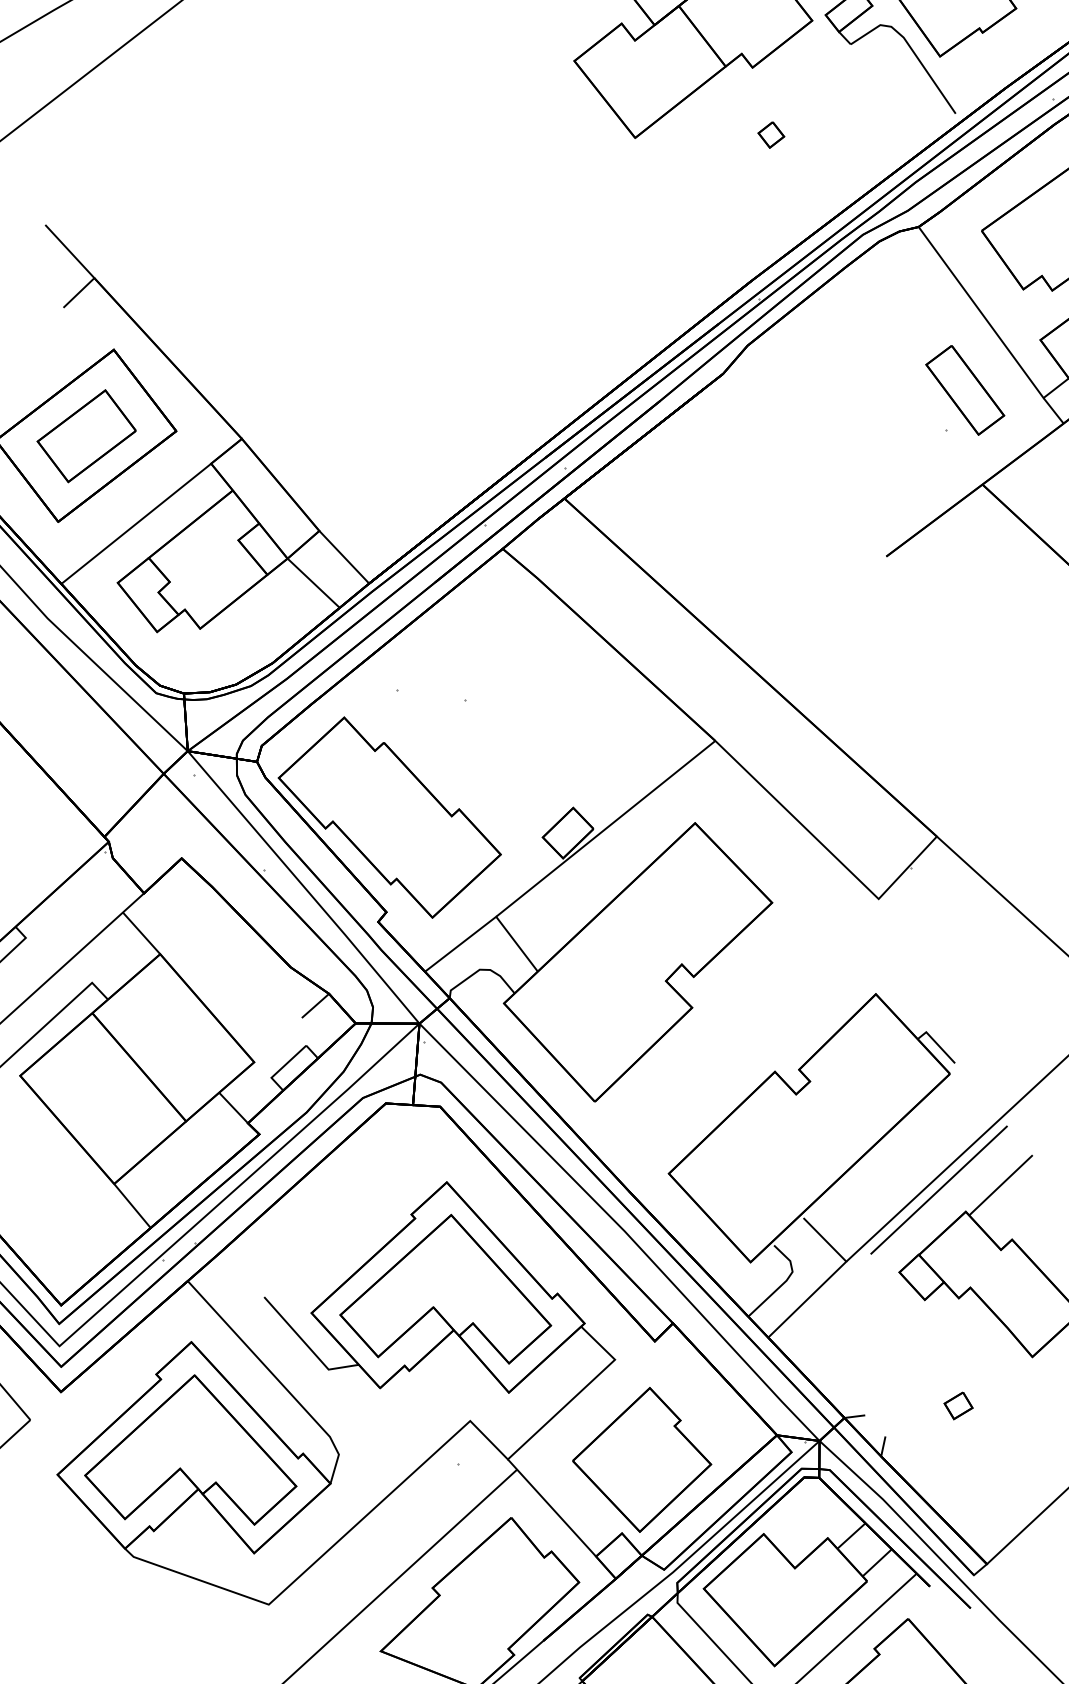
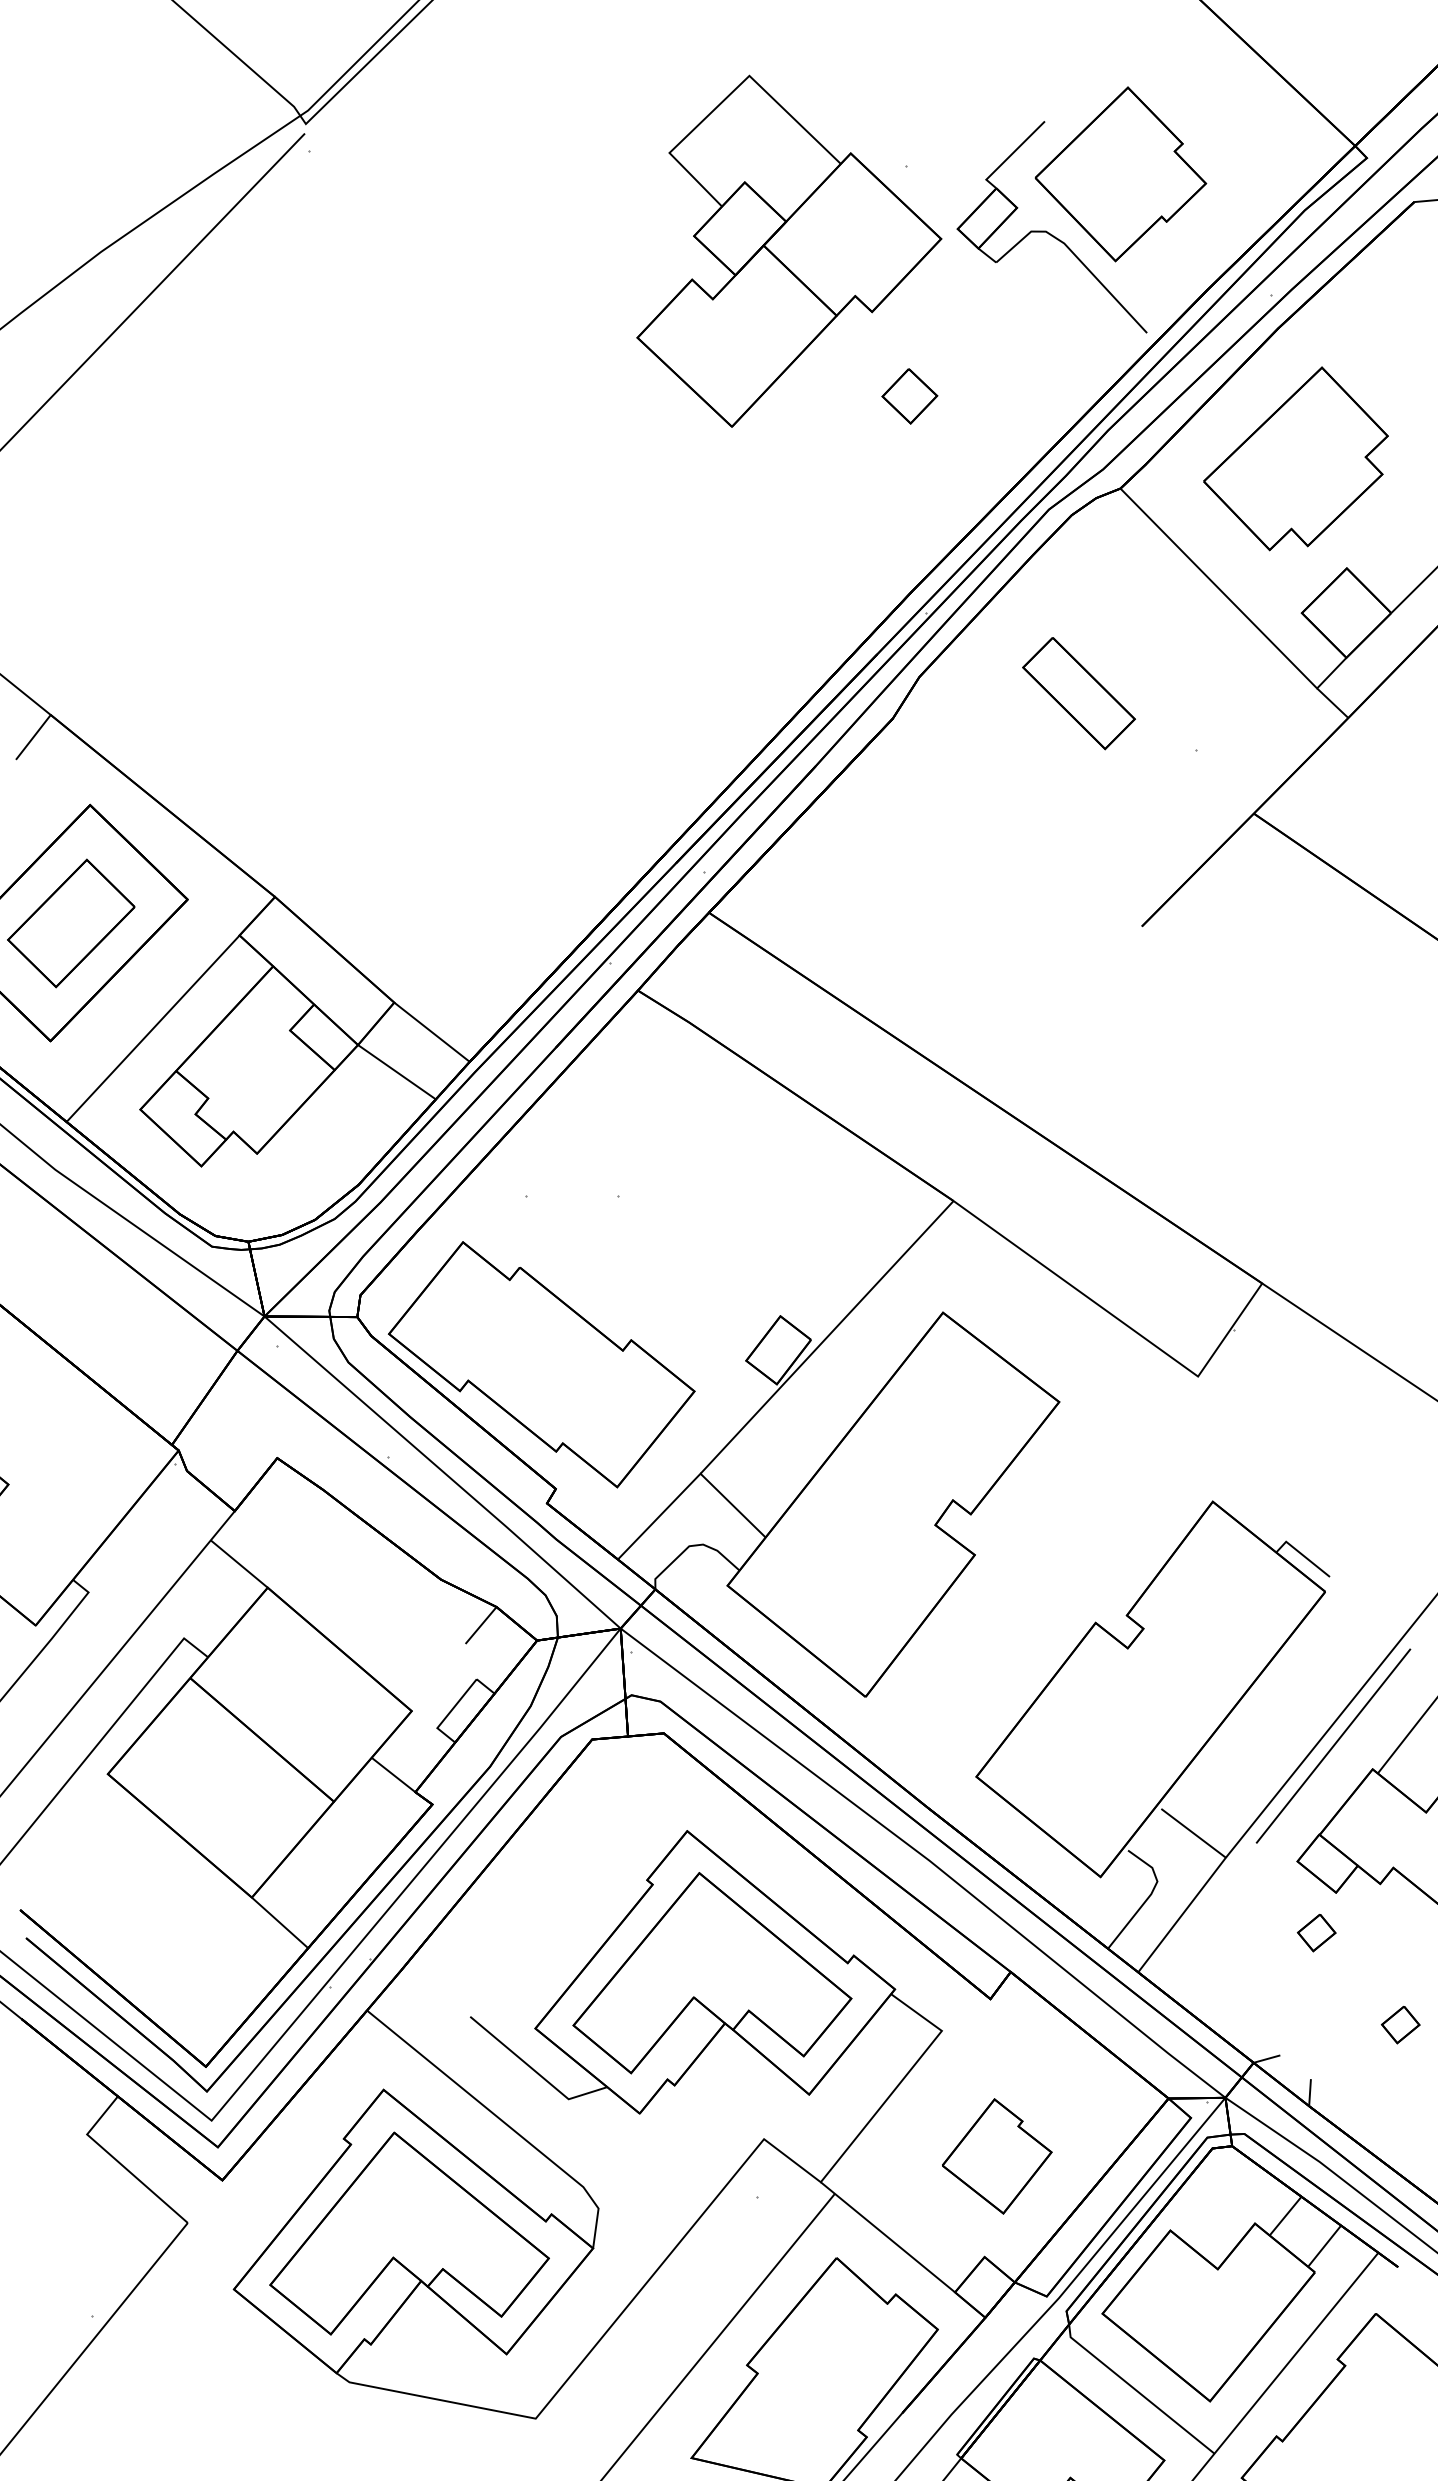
part: (771, 134) -> (909, 396), size x1.6
part: (964, 390) -> (1078, 693), moved
part: (905, 1328) -> (1316, 1933), added
part: (642, 1459) -> (996, 2156), size x0.6

